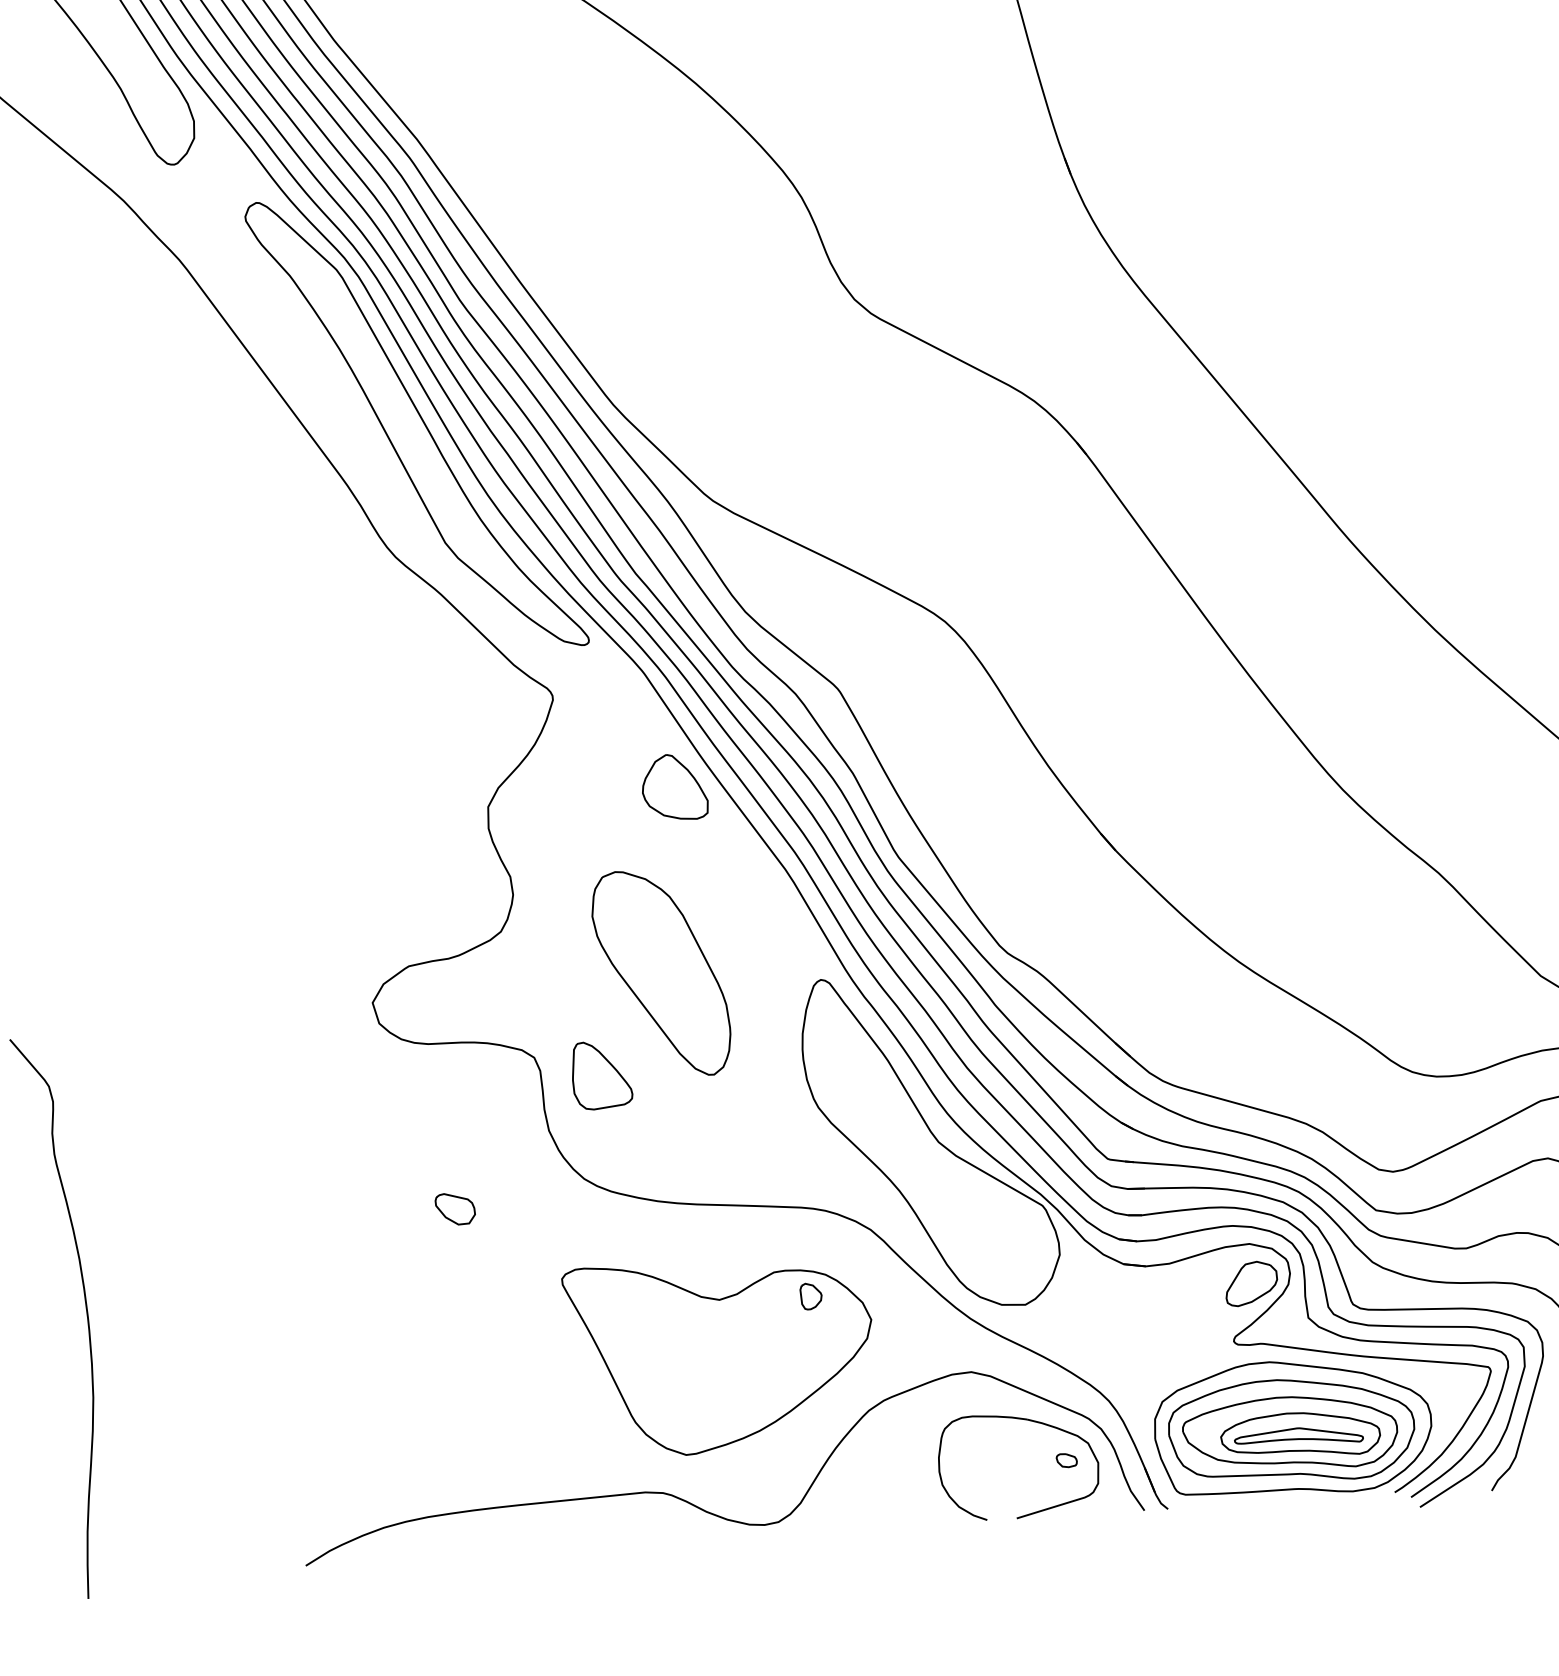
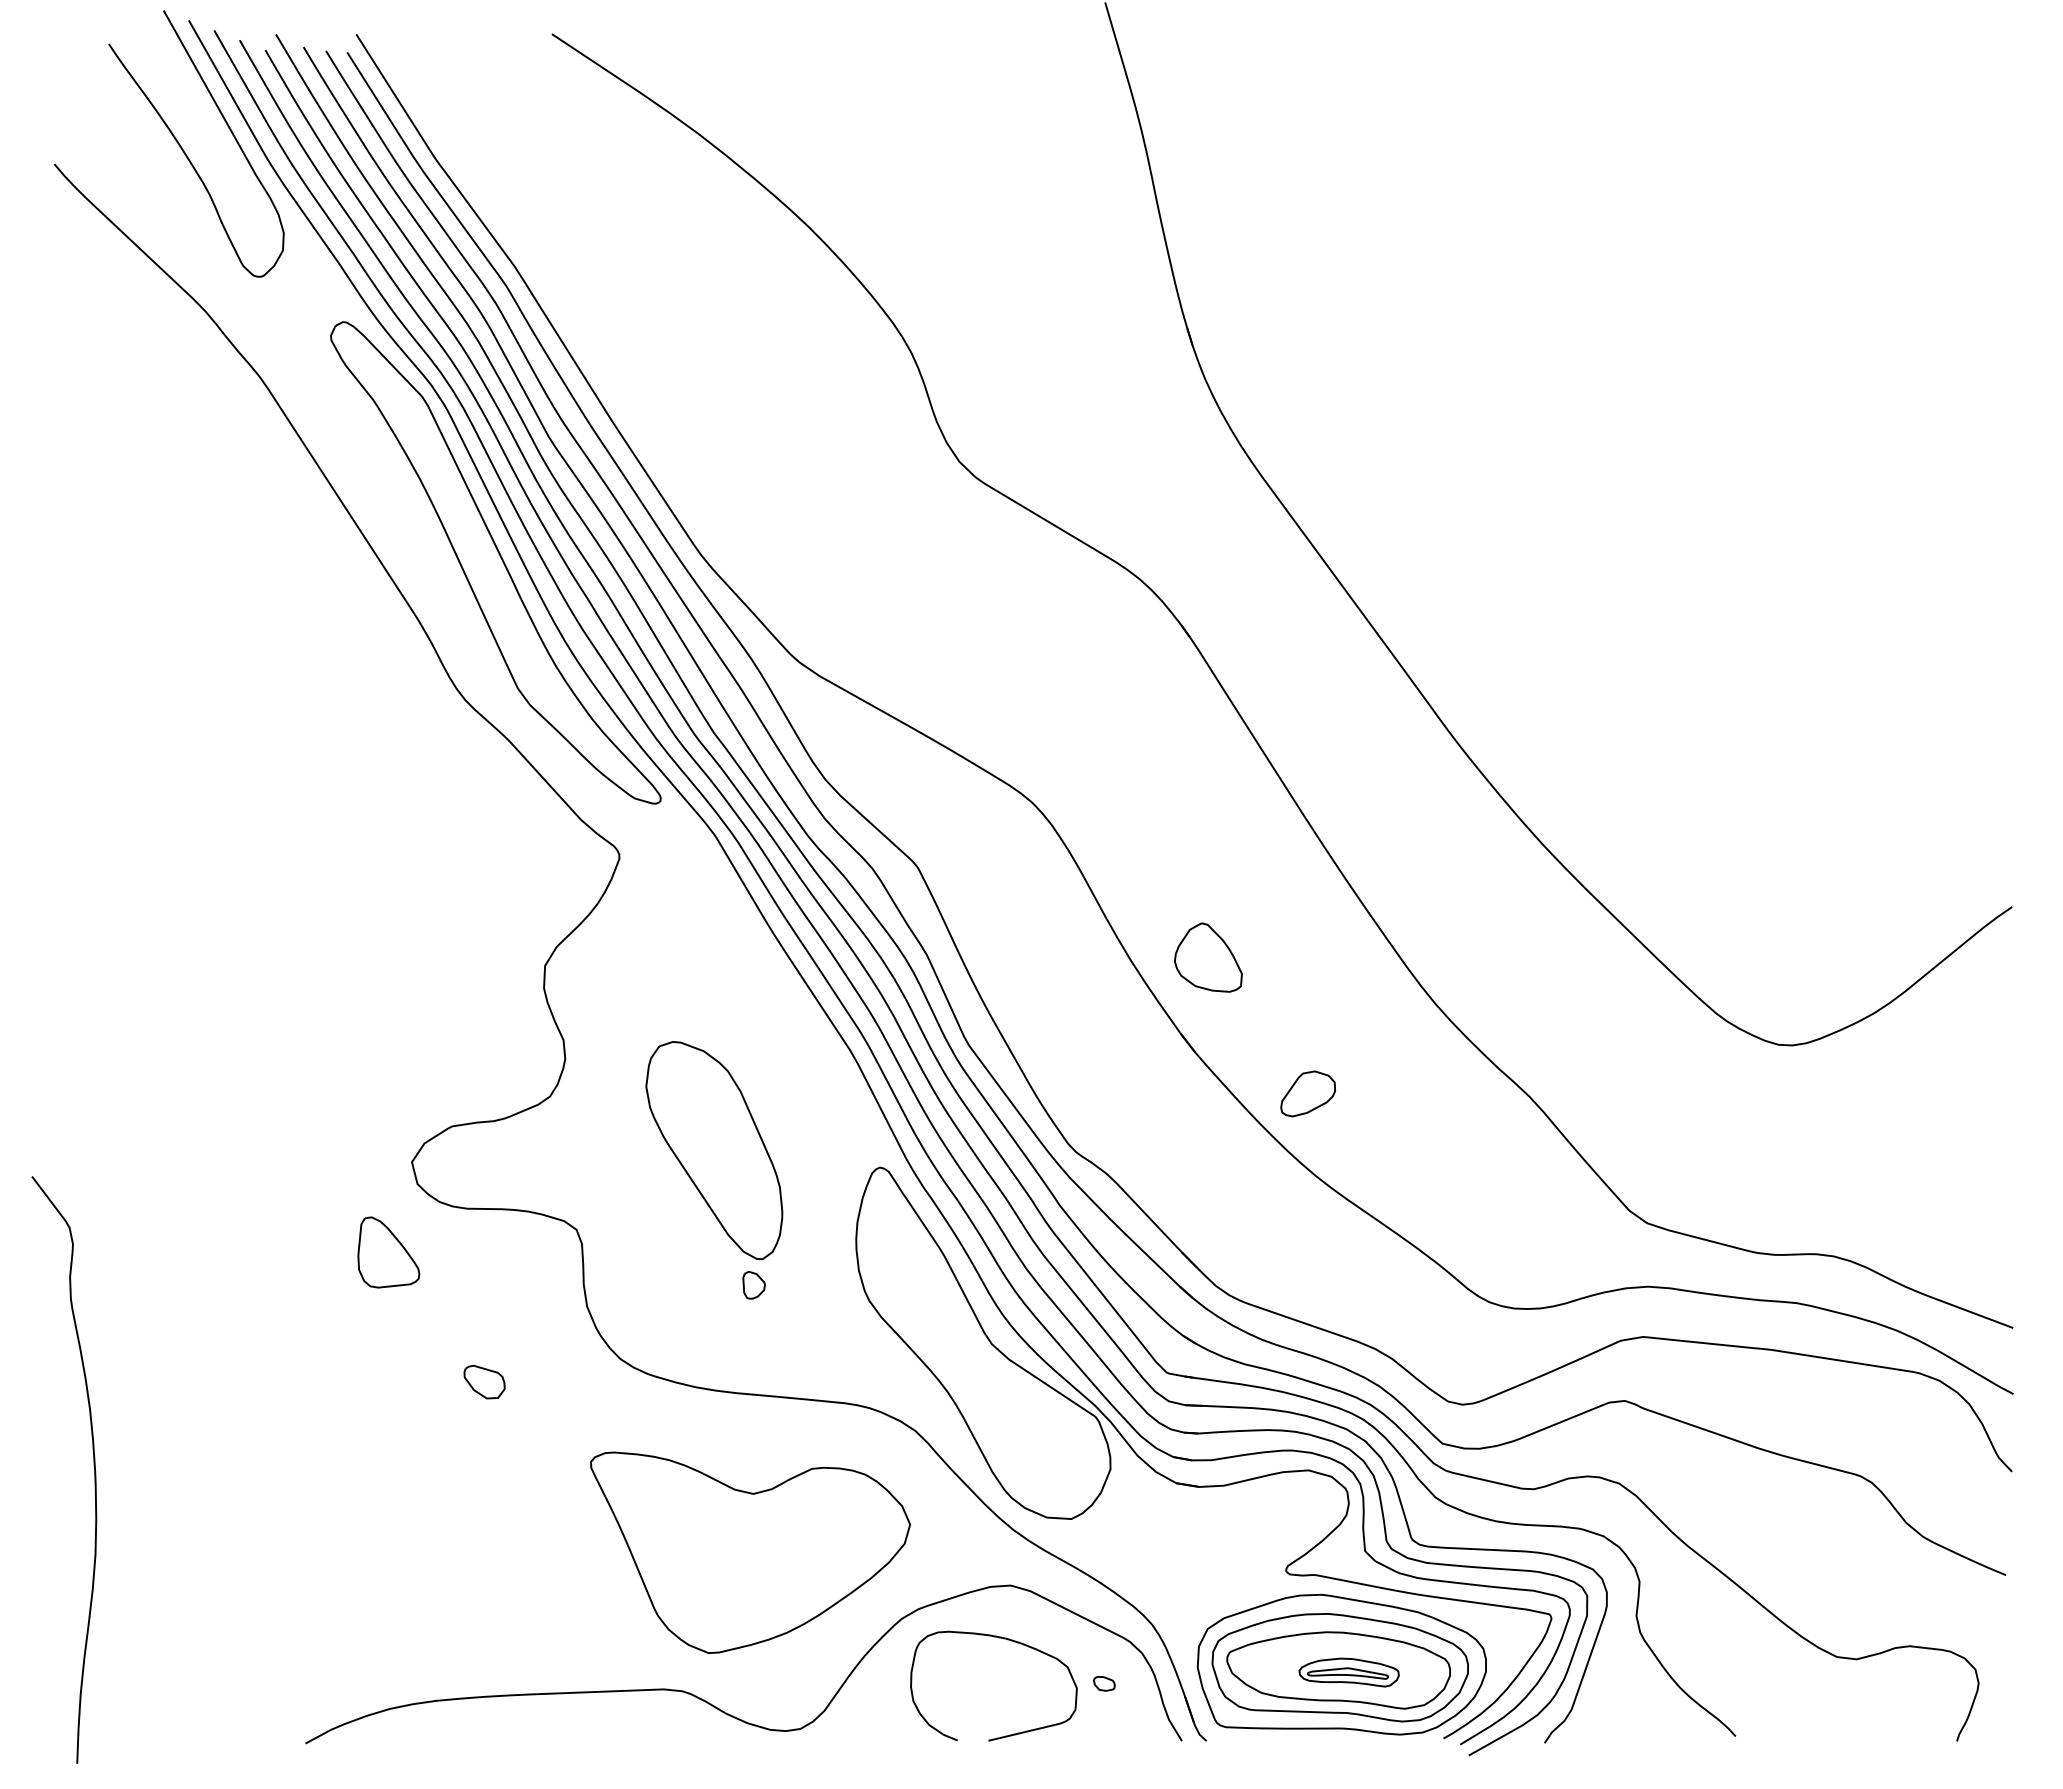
part: (674, 787) -> (1208, 957), moved
part: (601, 1075) -> (388, 1252), moved
part: (1250, 1283) -> (1307, 1093), moved
part: (810, 1296) -> (753, 1285), moved
part: (1025, 1420) -> (1004, 1639), moved
part: (1299, 1435) -> (1348, 1672), size x0.6

